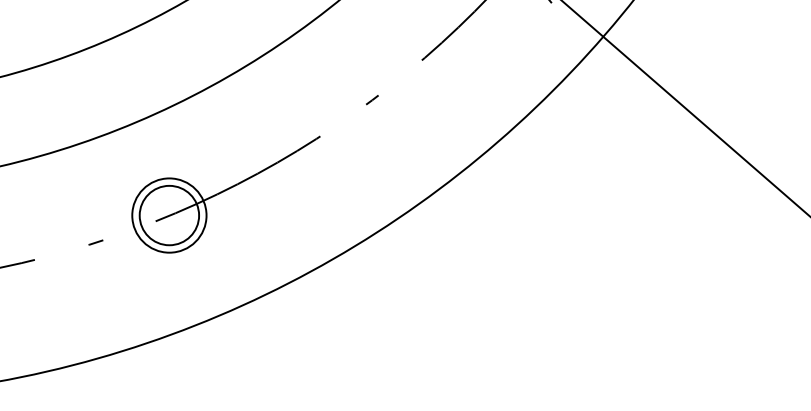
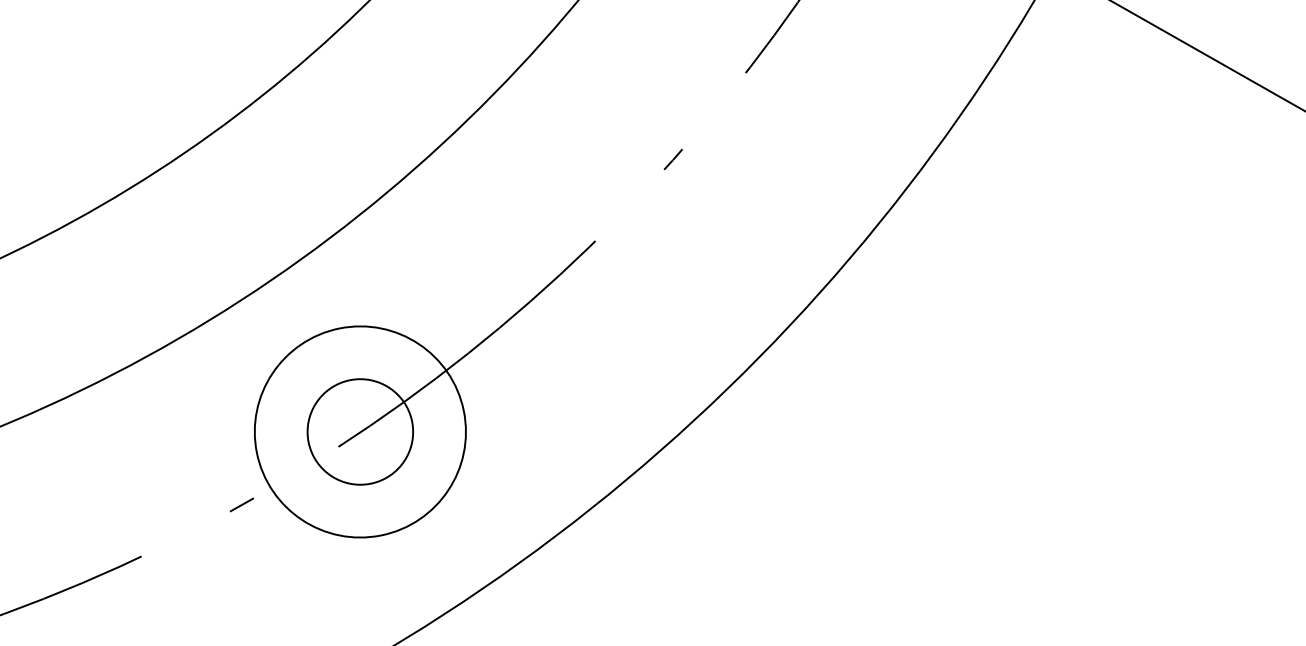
circle: (169, 215) -> (360, 431), size x1.6

